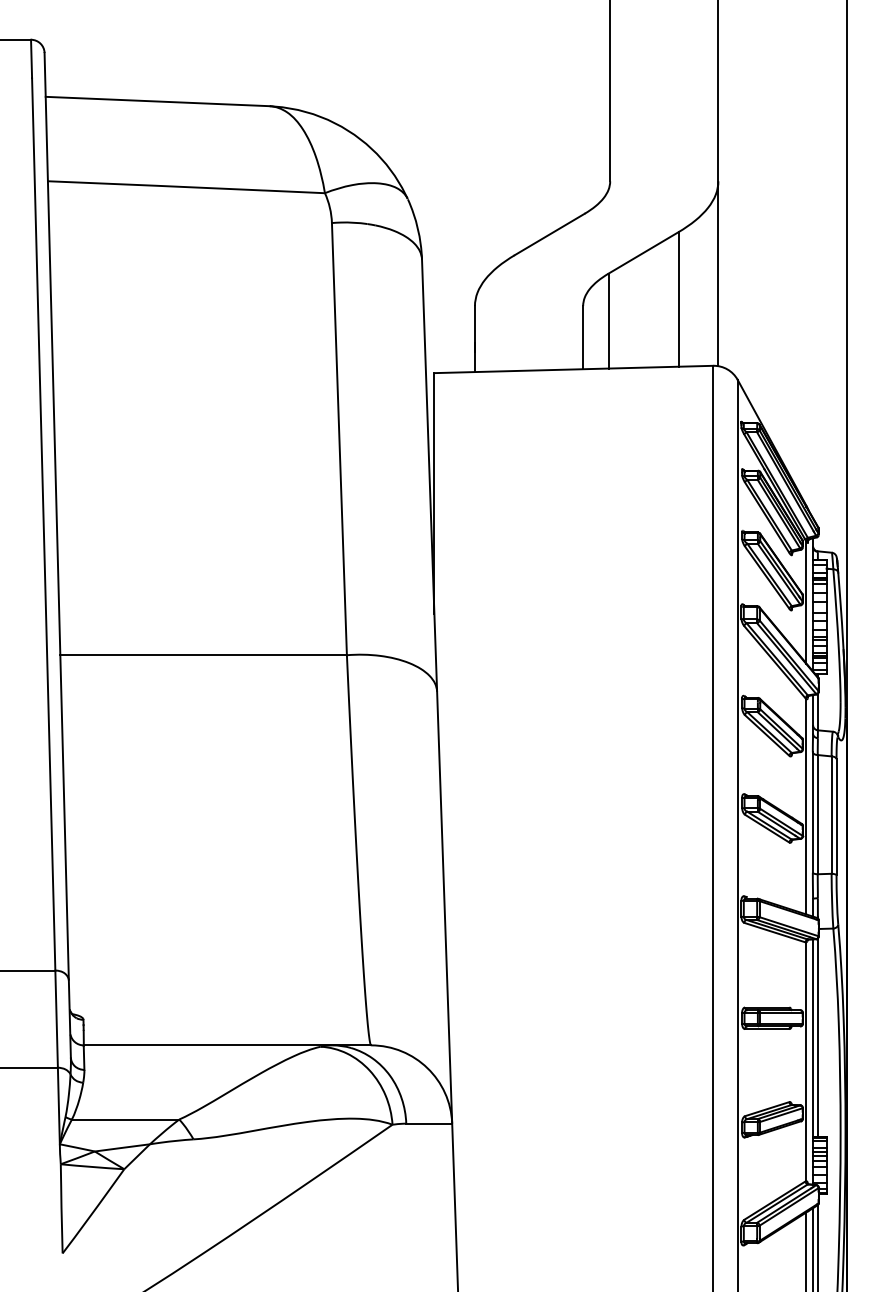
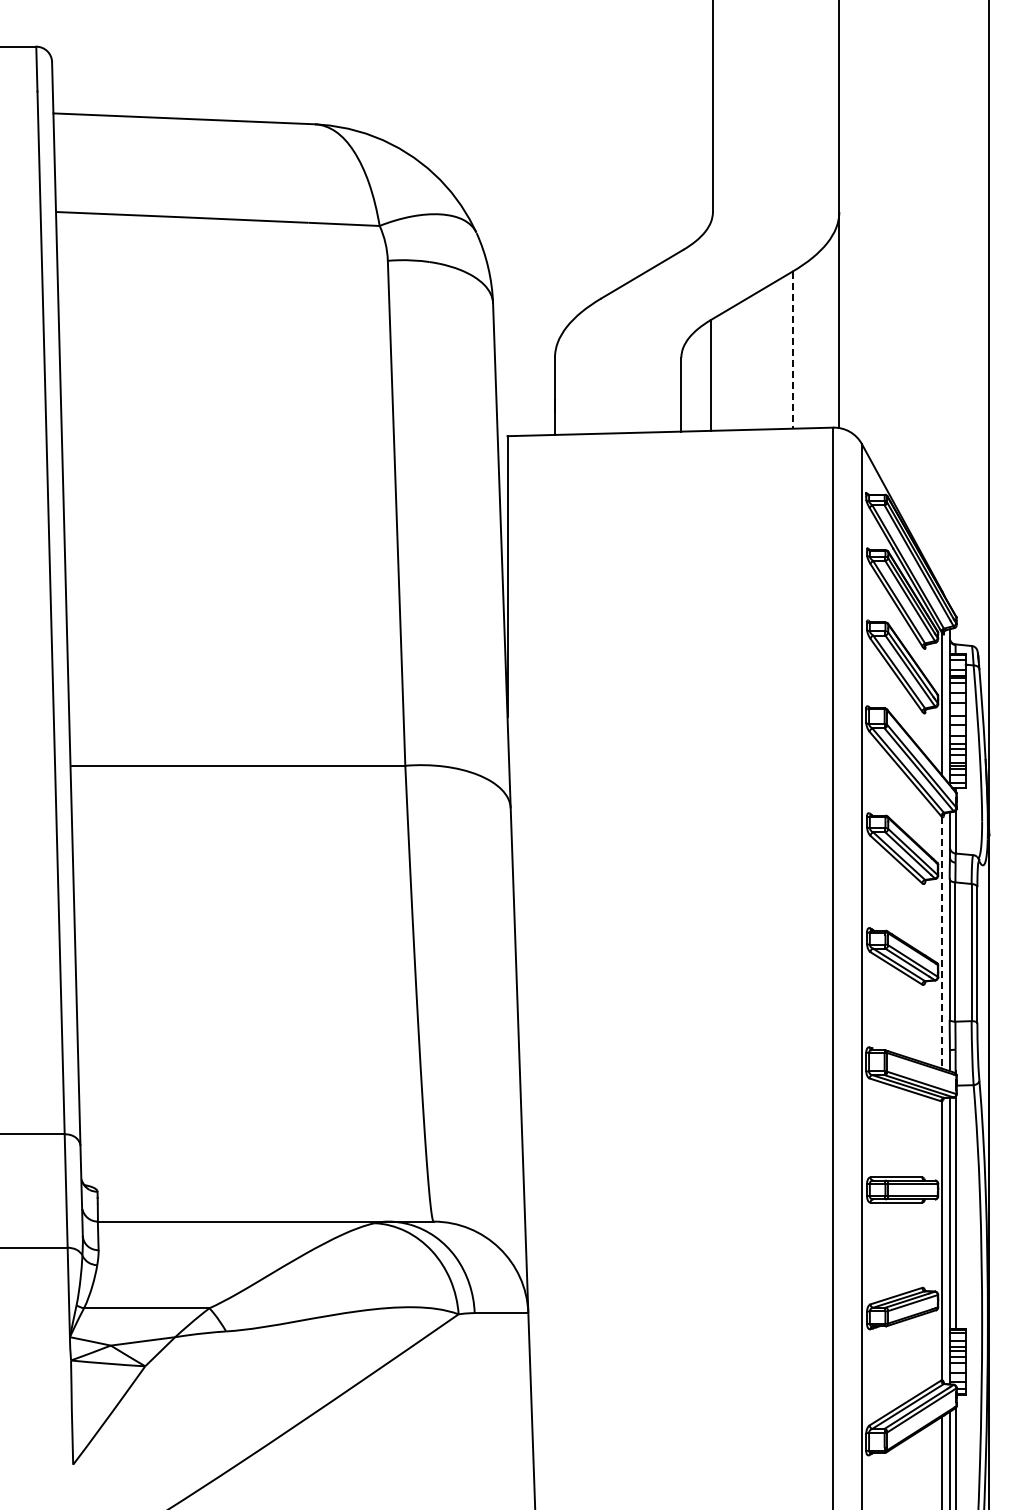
line: (678, 299) -> (792, 350), solid -> dashed
line: (806, 806) -> (942, 942), solid -> dashed

